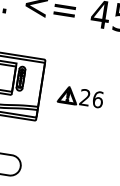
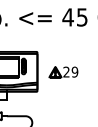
text: (97, 98) -> (74, 71), 26 -> 29

